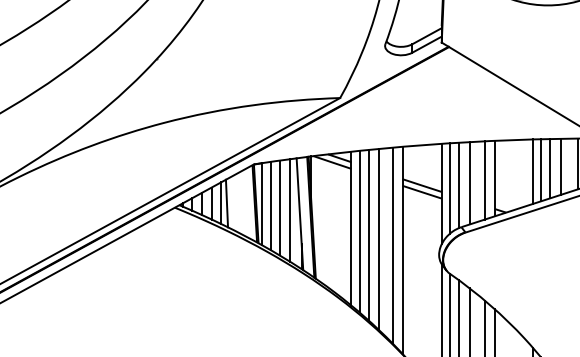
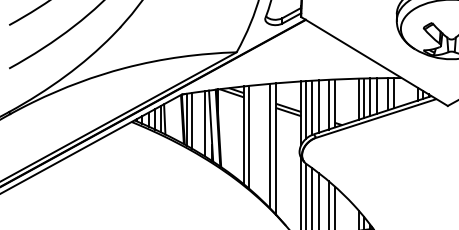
line: (280, 208) -> (198, 122), removed
line: (368, 235) -> (254, 139), removed
line: (379, 238) -> (261, 141), removed

